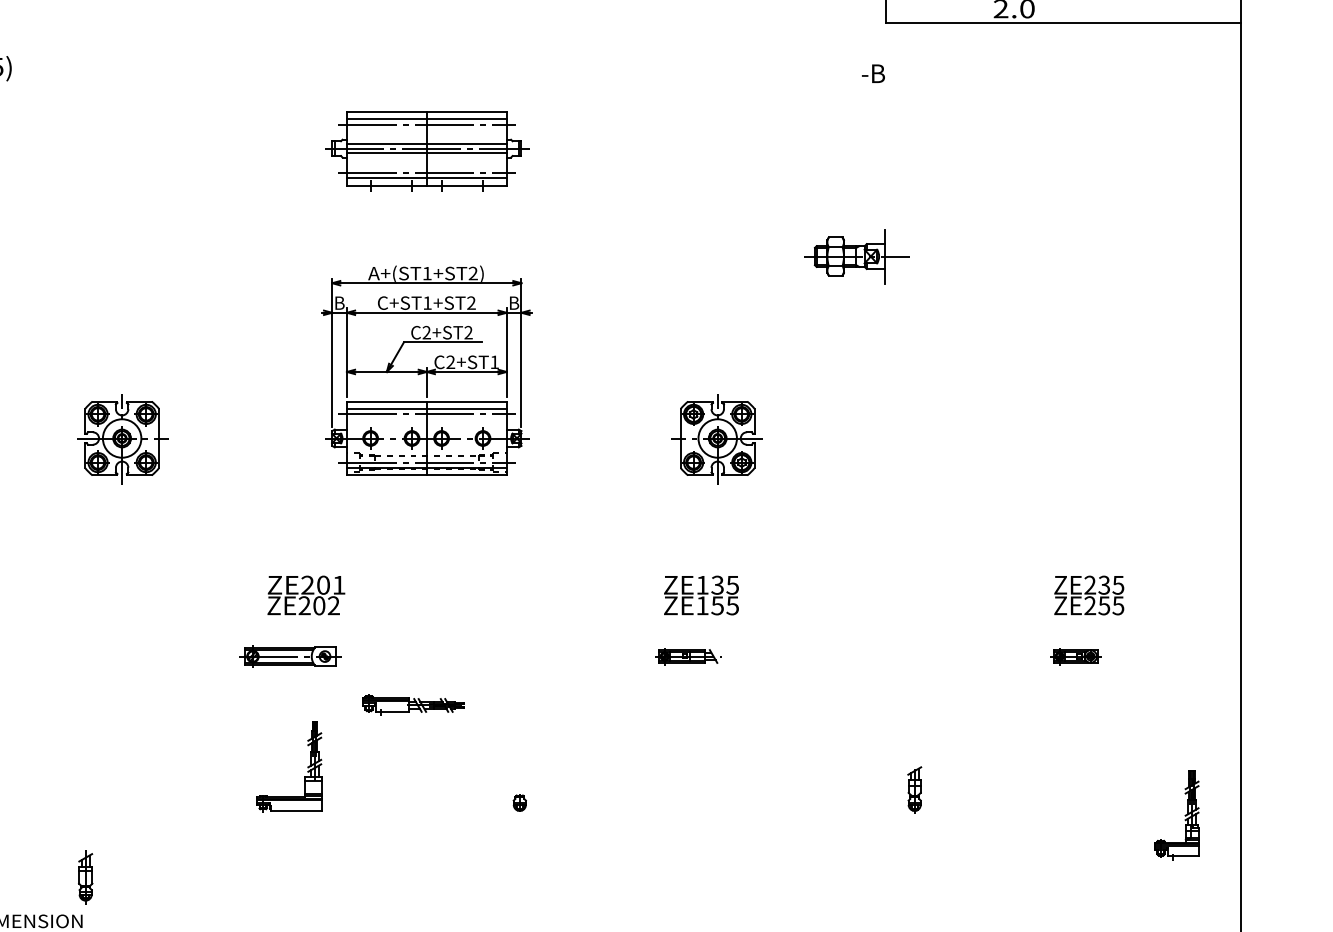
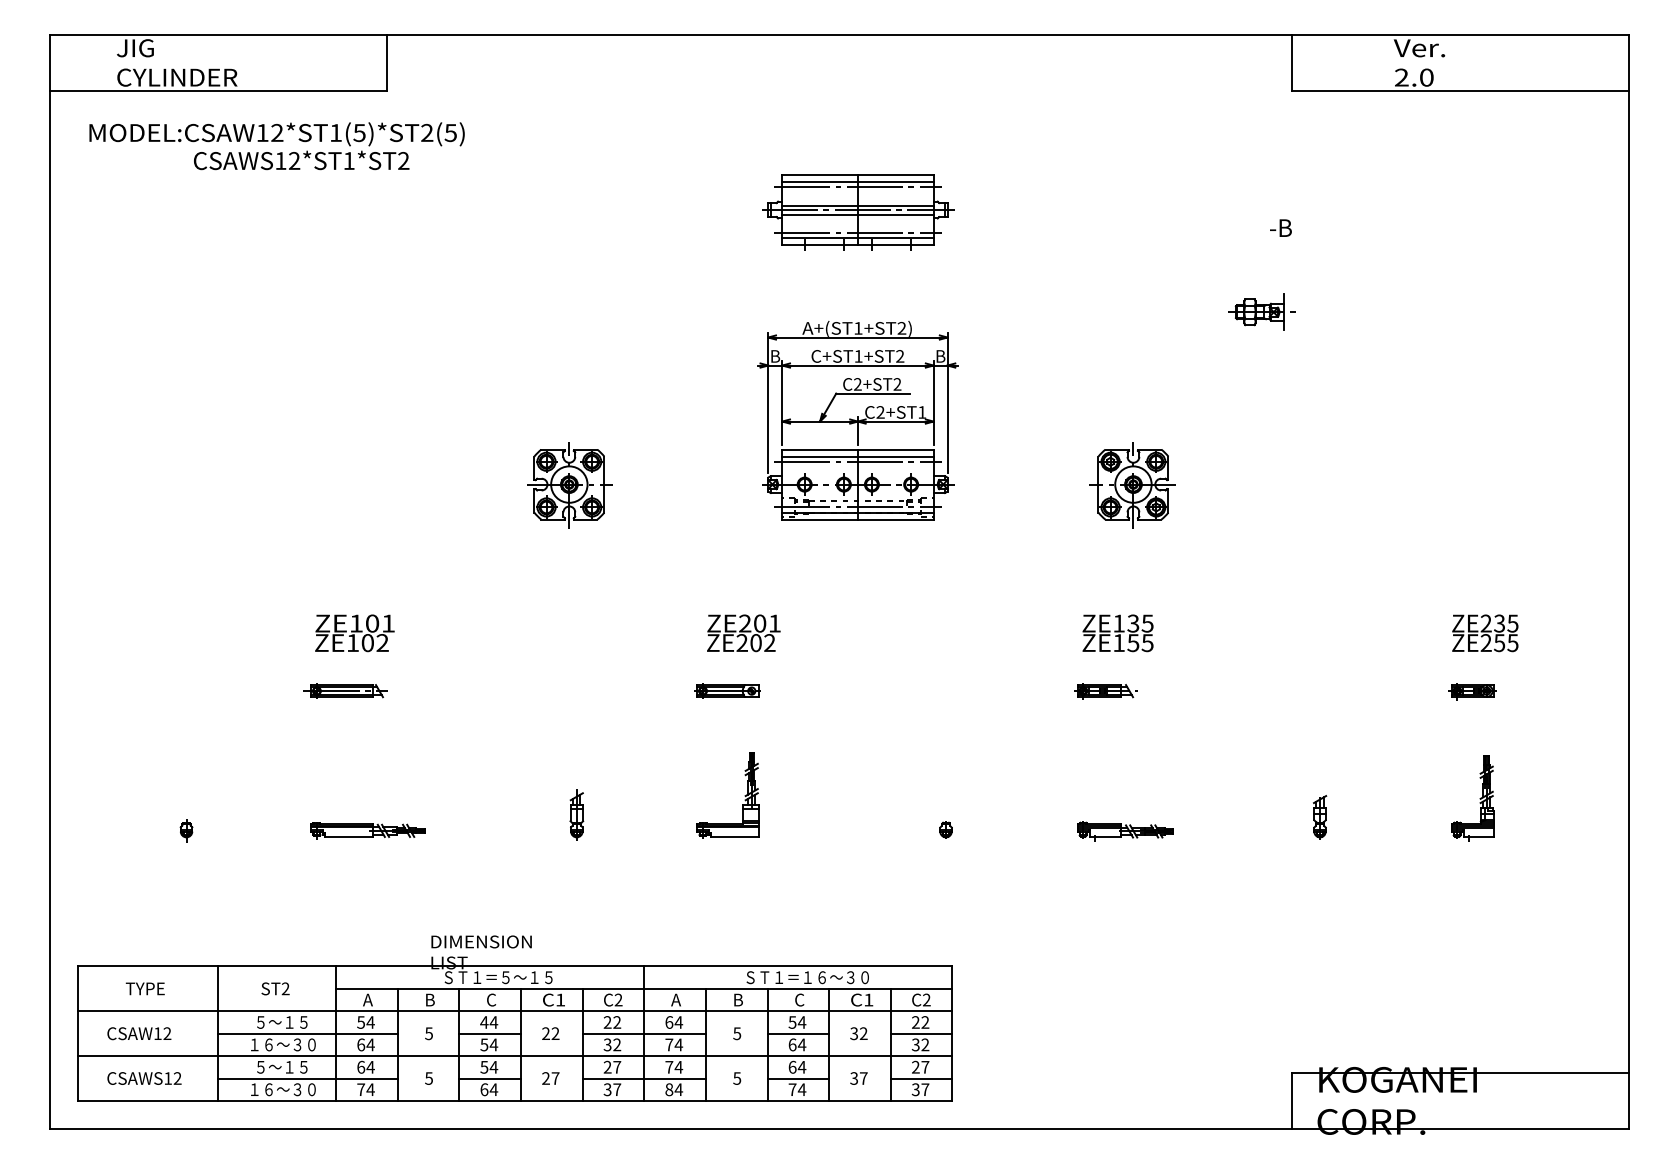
text: (872, 73) -> (1280, 227), moved
part: (852, 255) -> (1261, 311), size x0.71
part: (289, 655) -> (727, 690), size x0.71
part: (413, 705) -> (1125, 831), moved
part: (1184, 815) -> (1479, 798), moved
part: (85, 876) -> (576, 814), moved

